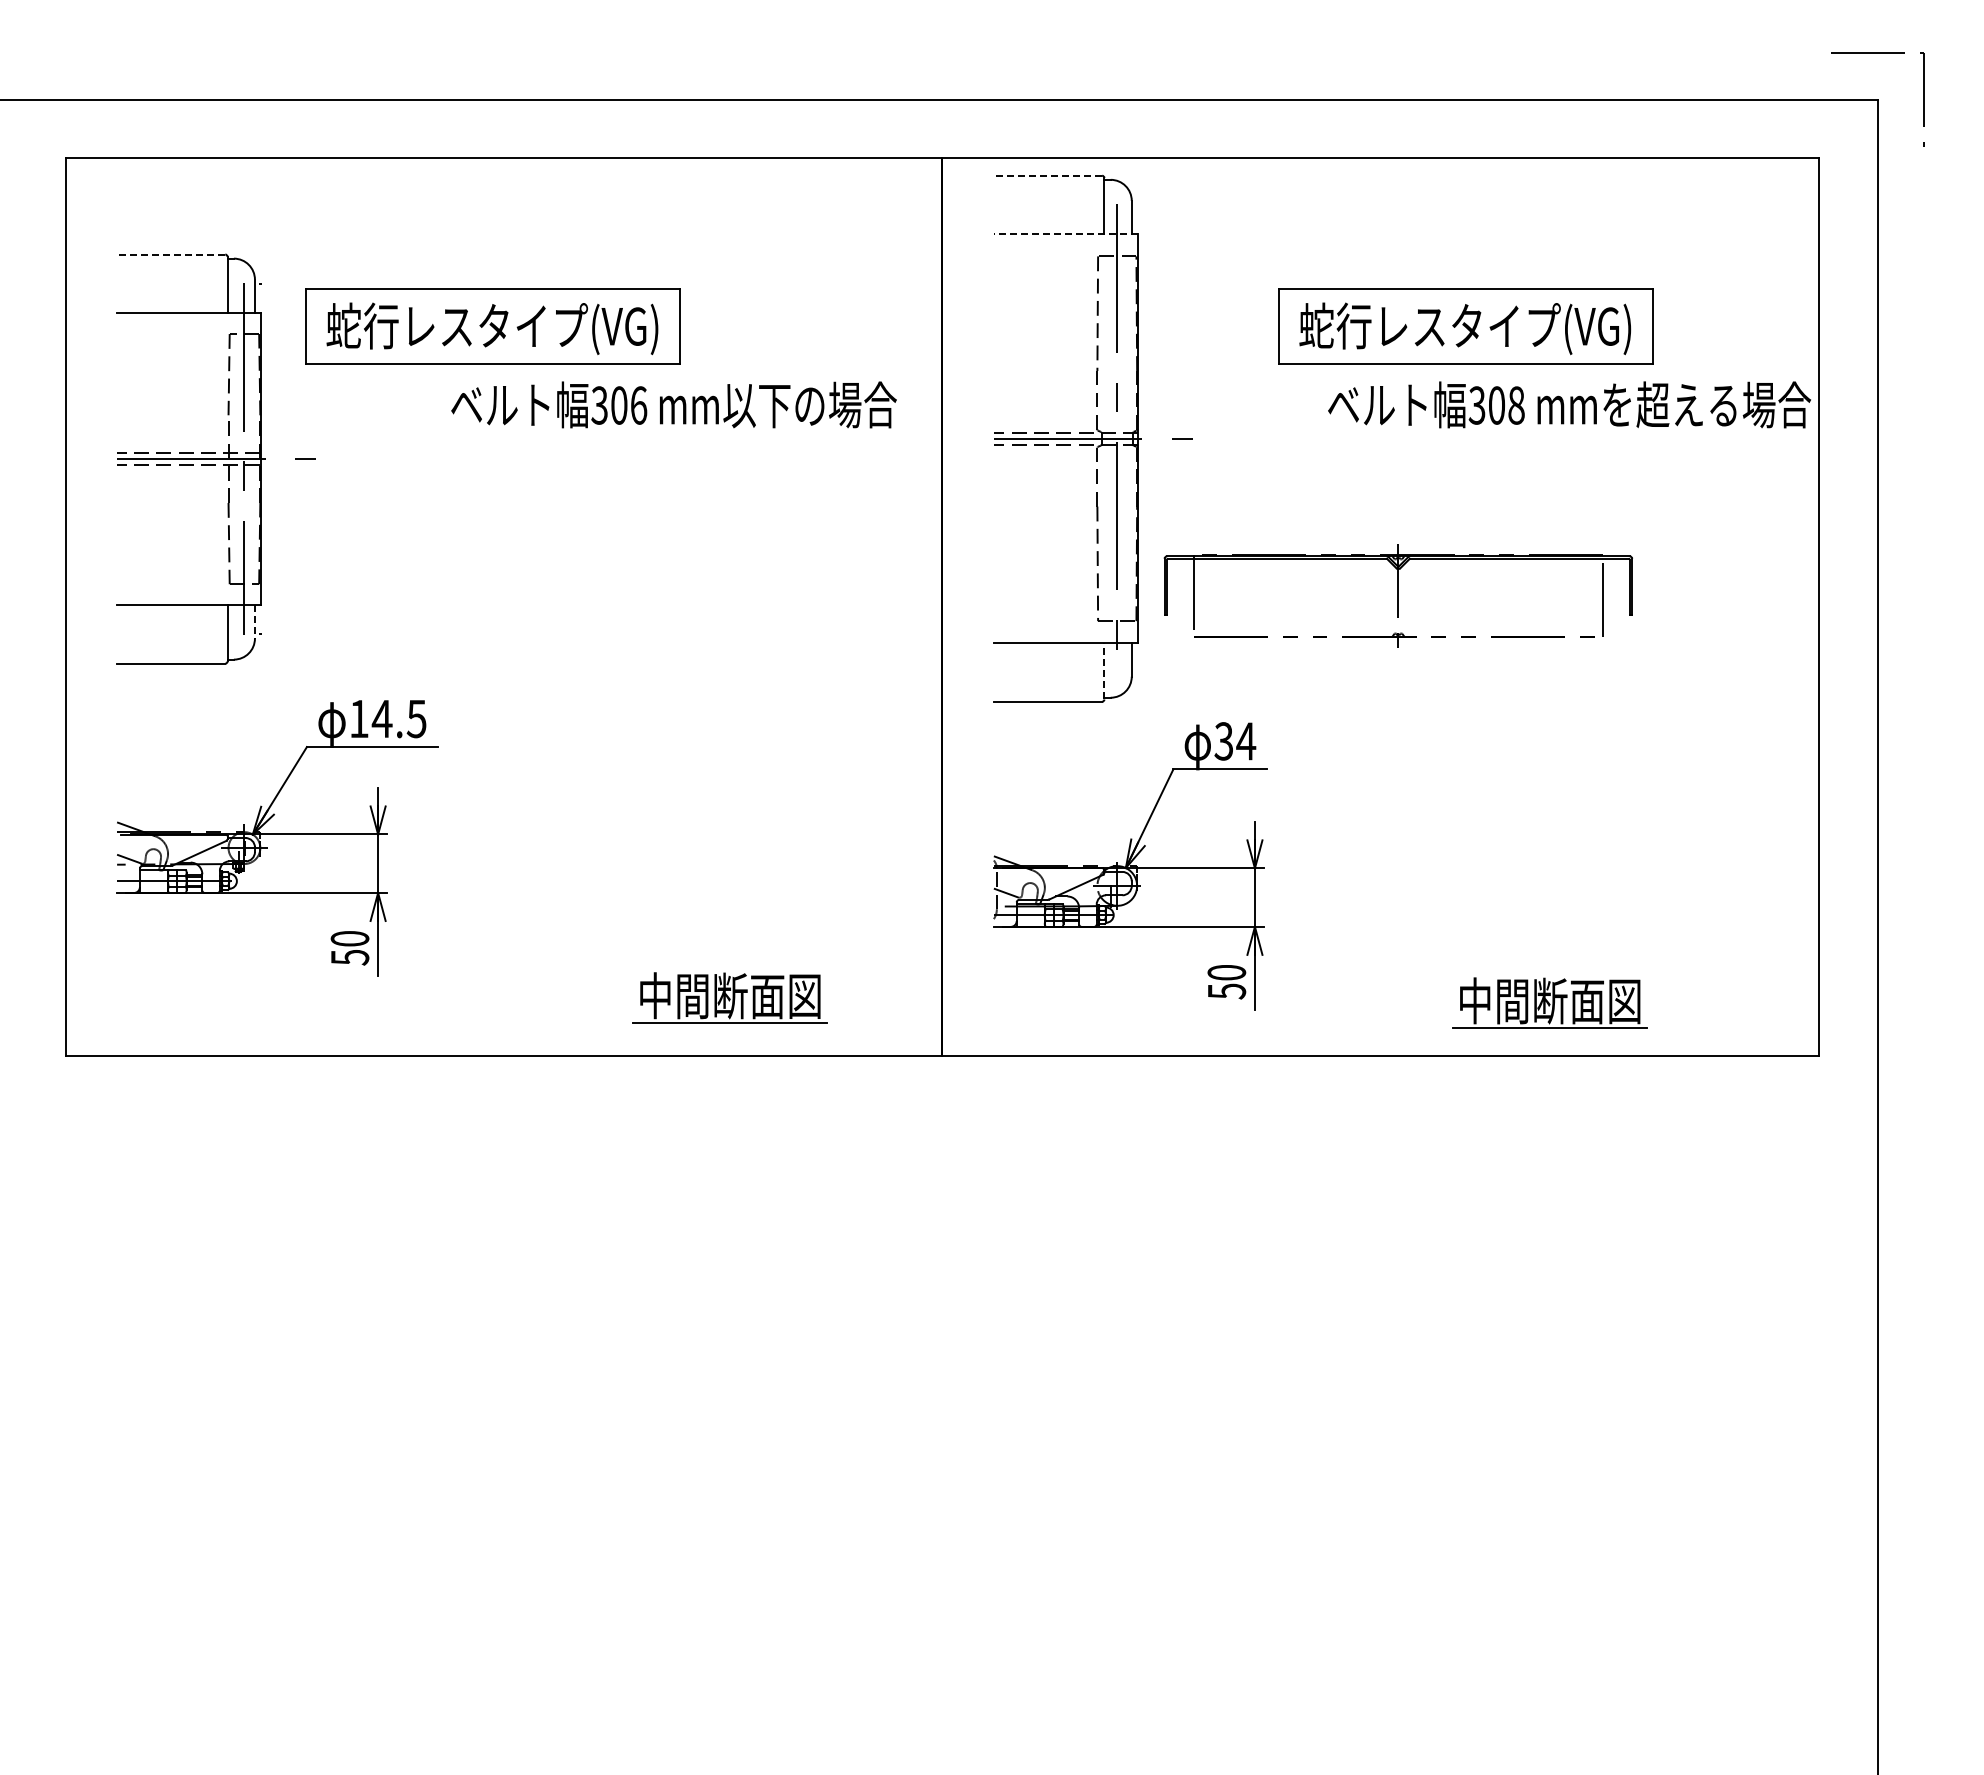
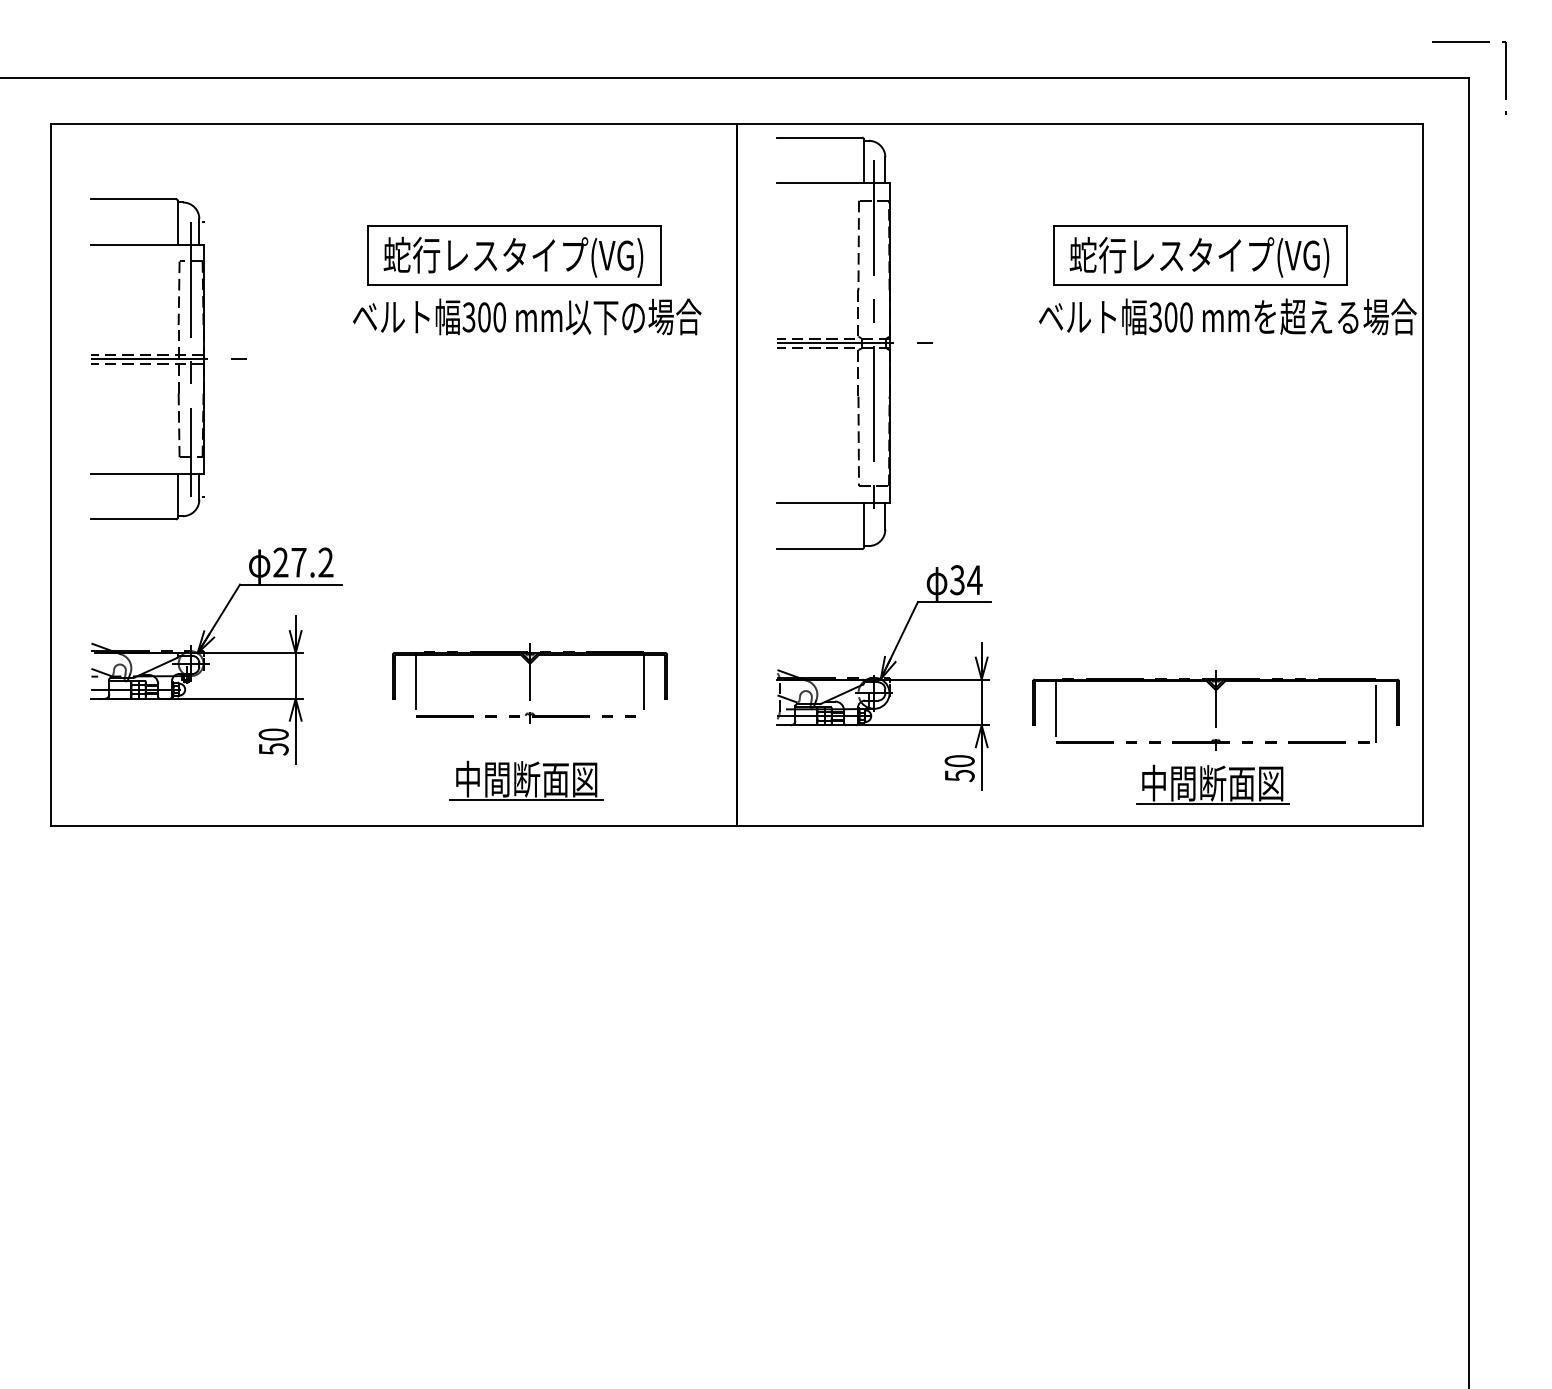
line: (1047, 175) -> (819, 137), dashed -> solid
line: (1065, 234) -> (833, 183), dashed -> solid
line: (170, 254) -> (133, 199), dashed -> solid
part: (492, 326) -> (513, 255), moved
part: (1465, 326) -> (1199, 255), moved
text: (639, 405) -> (500, 317), 306 -> 300
text: (1516, 405) -> (1186, 317), 308 -> 300
part: (1397, 595) -> (1215, 710), moved
line: (254, 621) -> (198, 486), dashed -> solid
line: (1104, 670) -> (864, 524), dashed -> solid
text: (387, 718) -> (303, 562), 14.5 -> 27.2
part: (677, 872) -> (529, 682), added
part: (729, 997) -> (526, 780), moved

